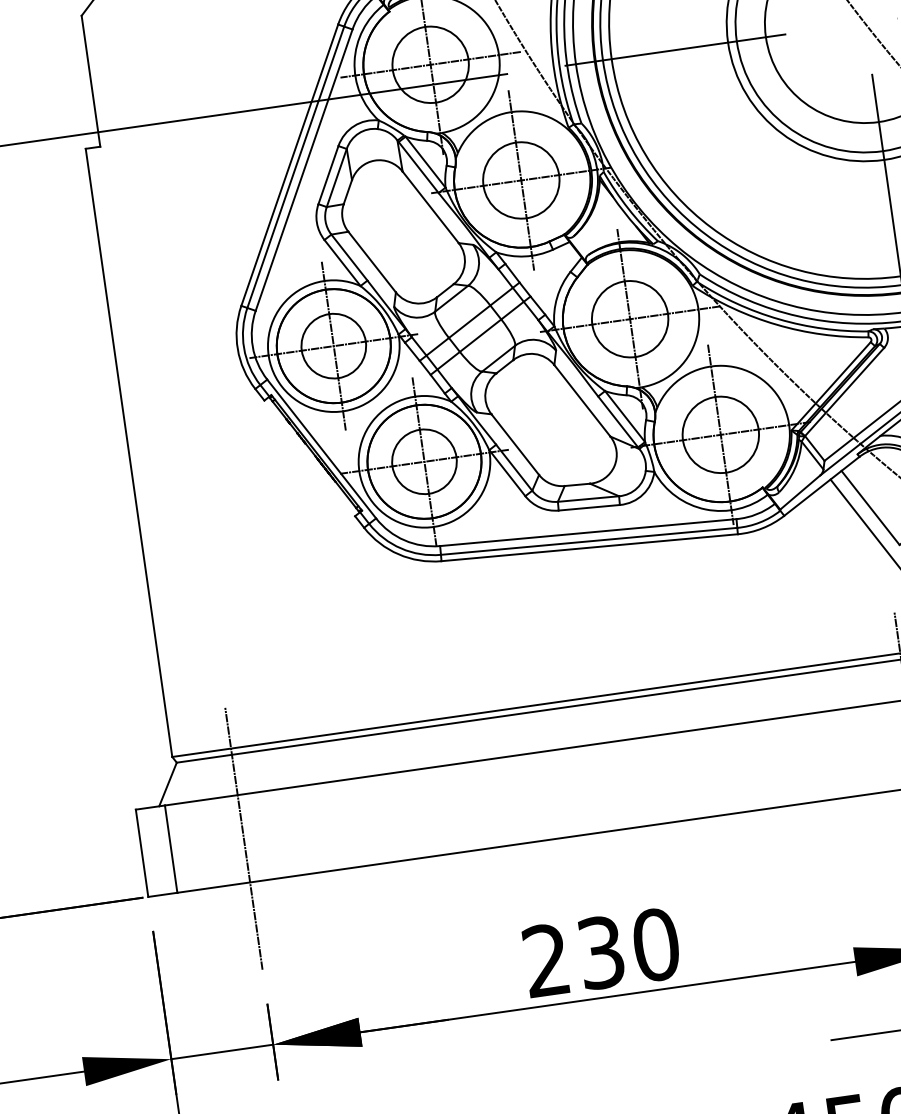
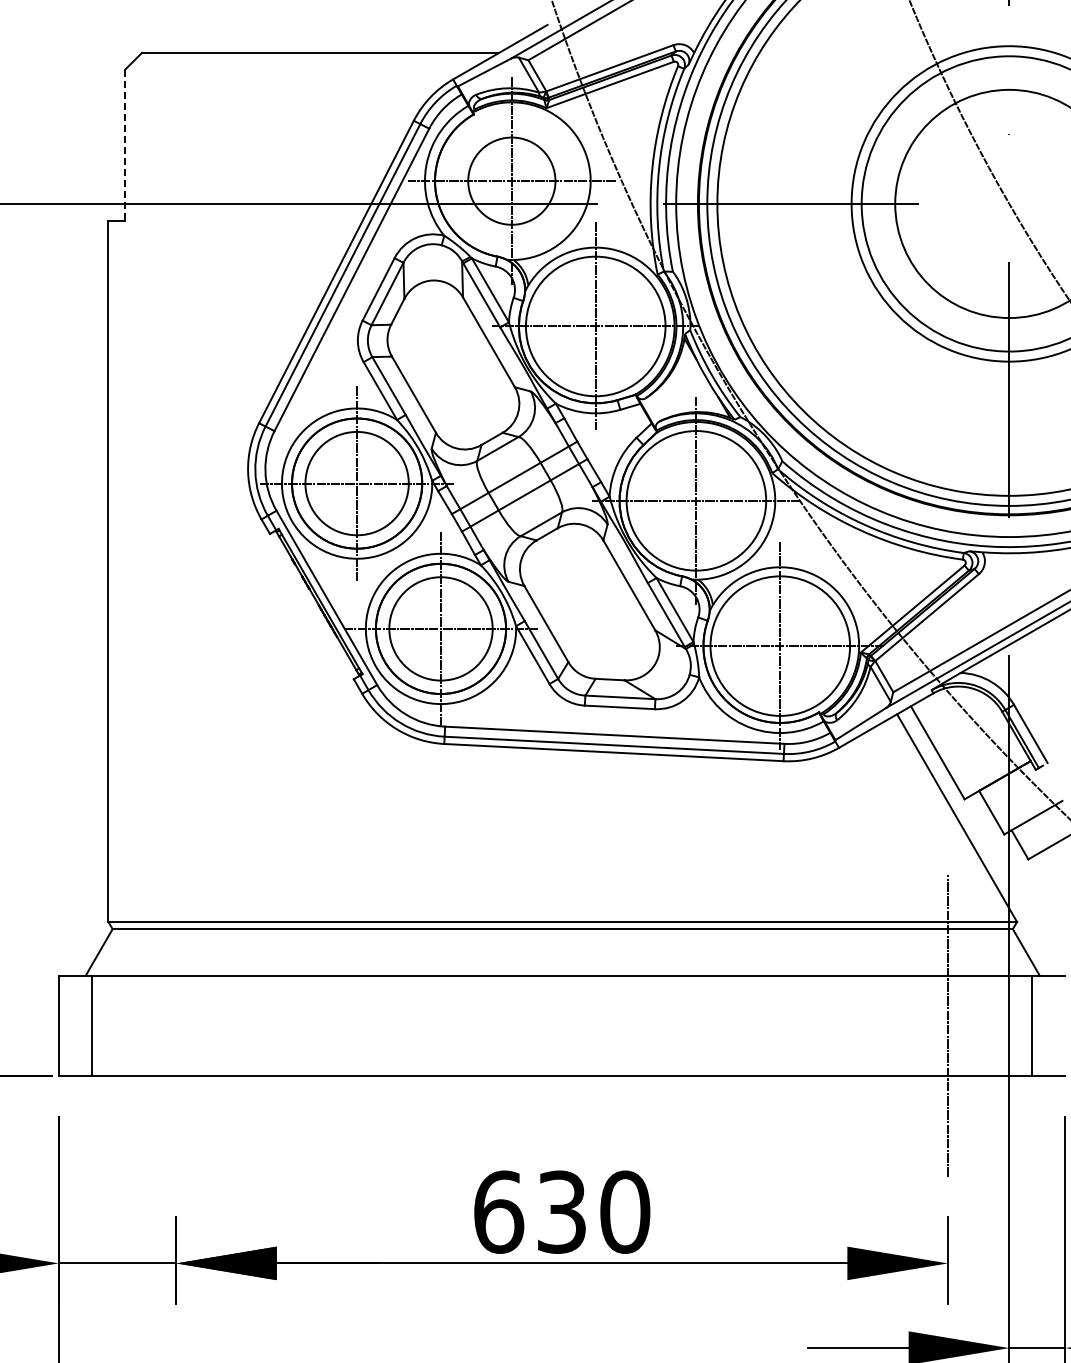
line: (91, 81) -> (125, 145), solid -> dashed
circle: (521, 180) -> (595, 326), size x1.6
circle: (630, 318) -> (696, 500), size x1.6
circle: (334, 346) -> (357, 483), size x1.4
circle: (720, 434) -> (779, 645), size x1.6
circle: (423, 461) -> (440, 628), size x1.4
line: (244, 838) -> (176, 1025), removed
text: (547, 959) -> (499, 1211), 230 -> 630

